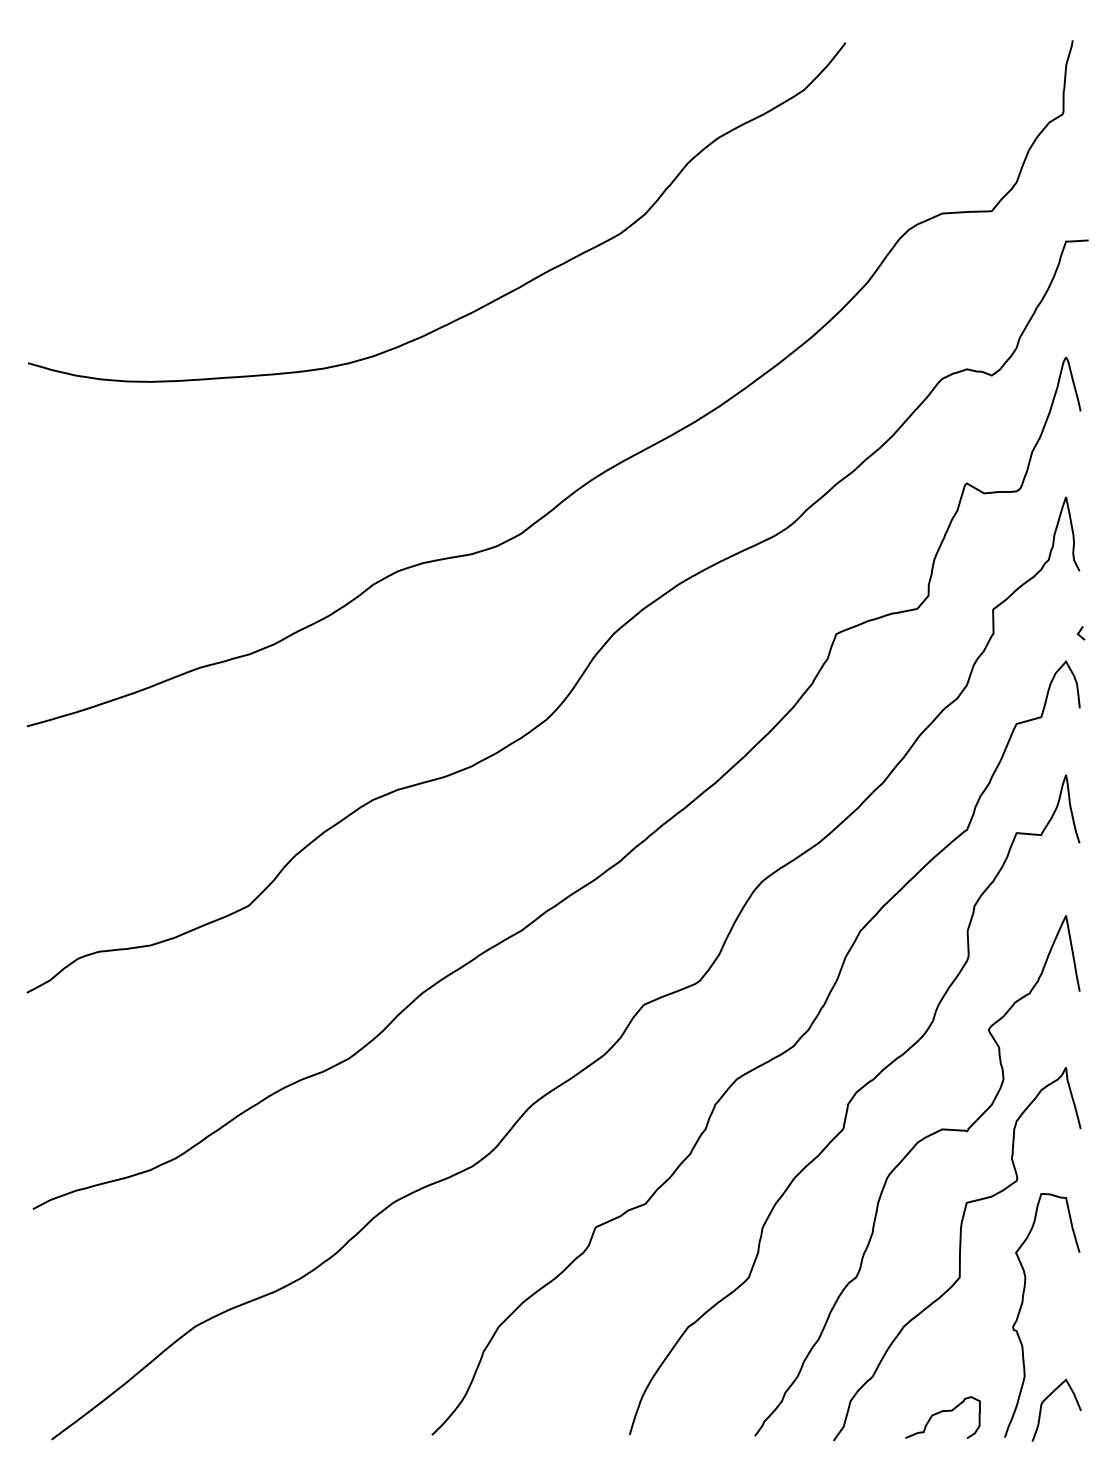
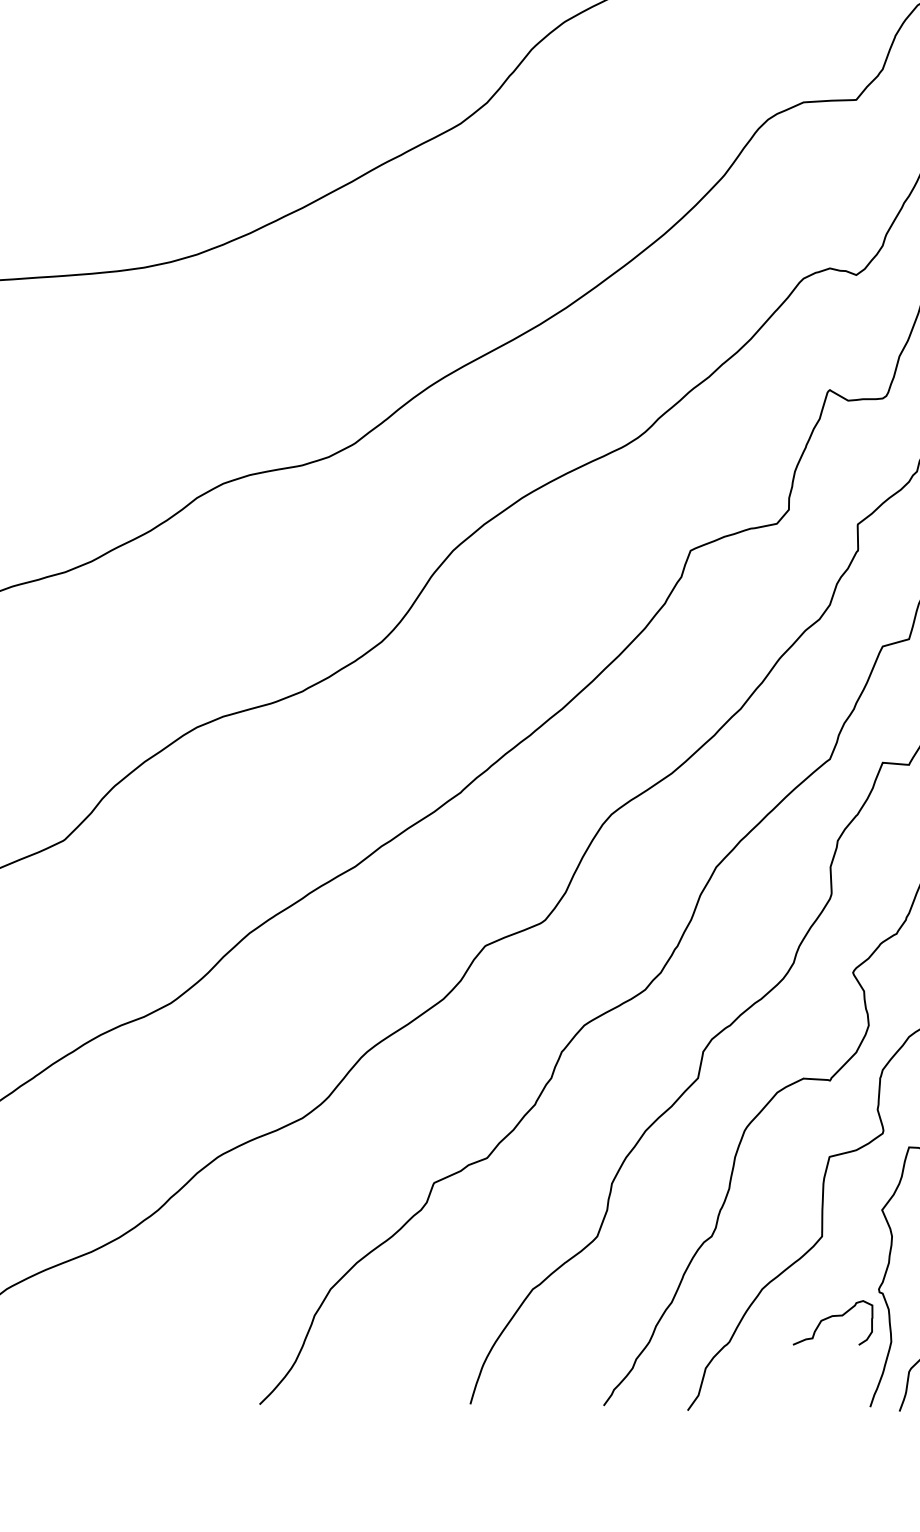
curve: (942, 1412) -> (832, 1317), moved

